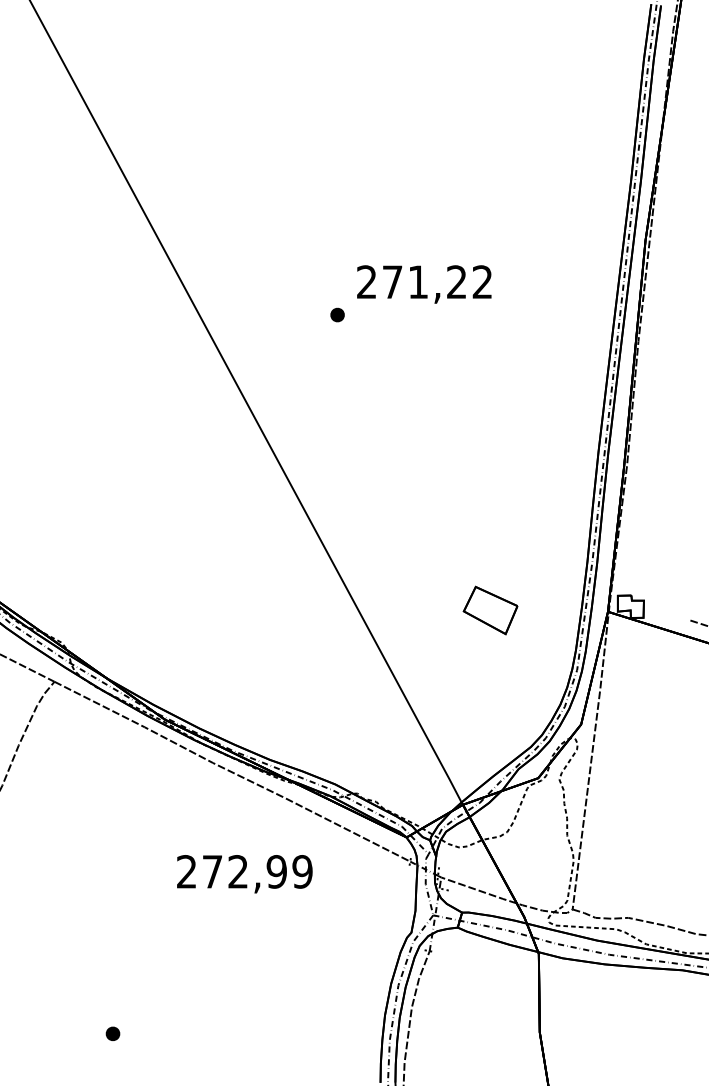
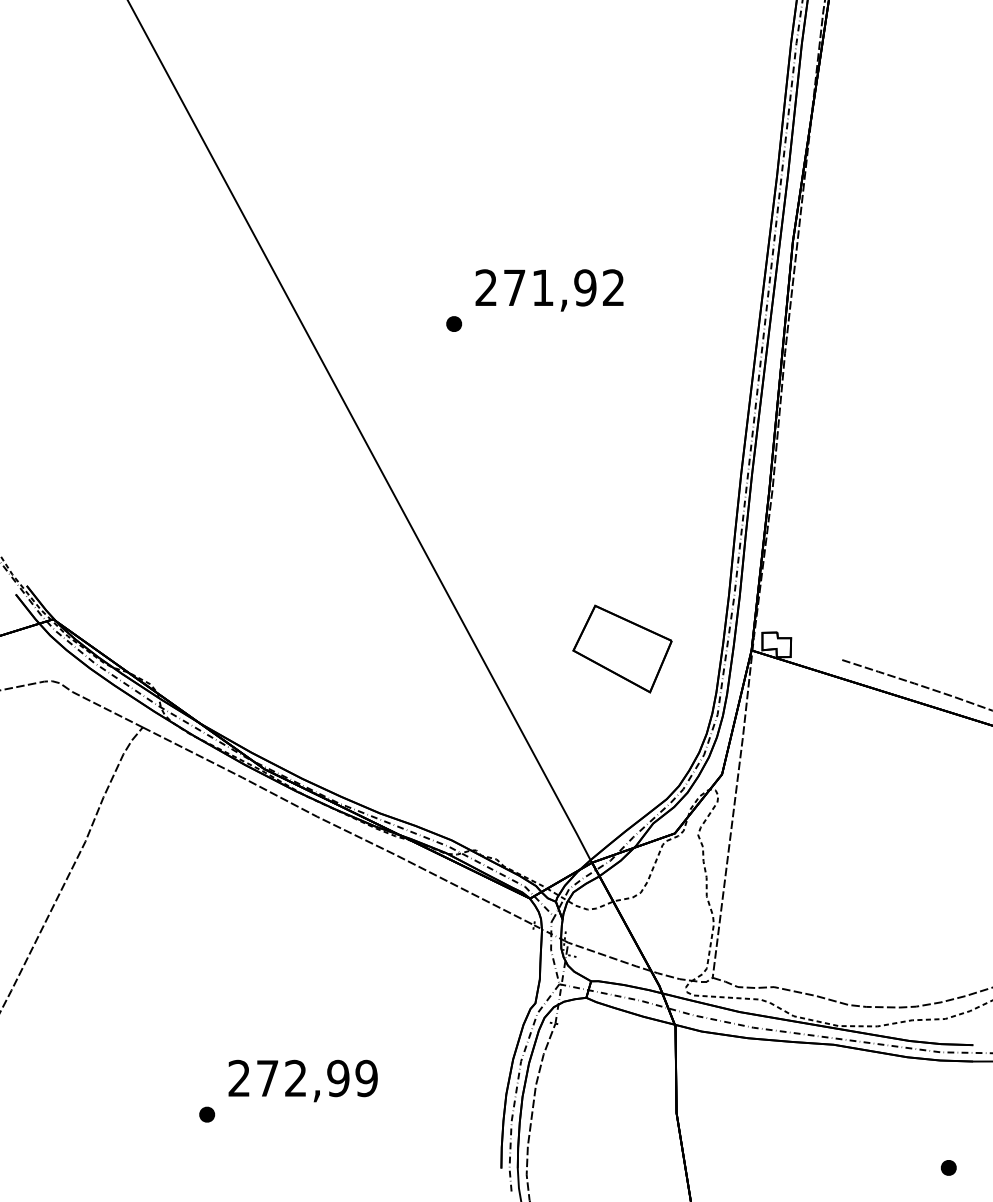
text: (456, 281) -> (585, 287), 271,22 -> 271,92
part: (490, 610) -> (622, 648), size x1.67
text: (244, 873) -> (302, 1080), moved

